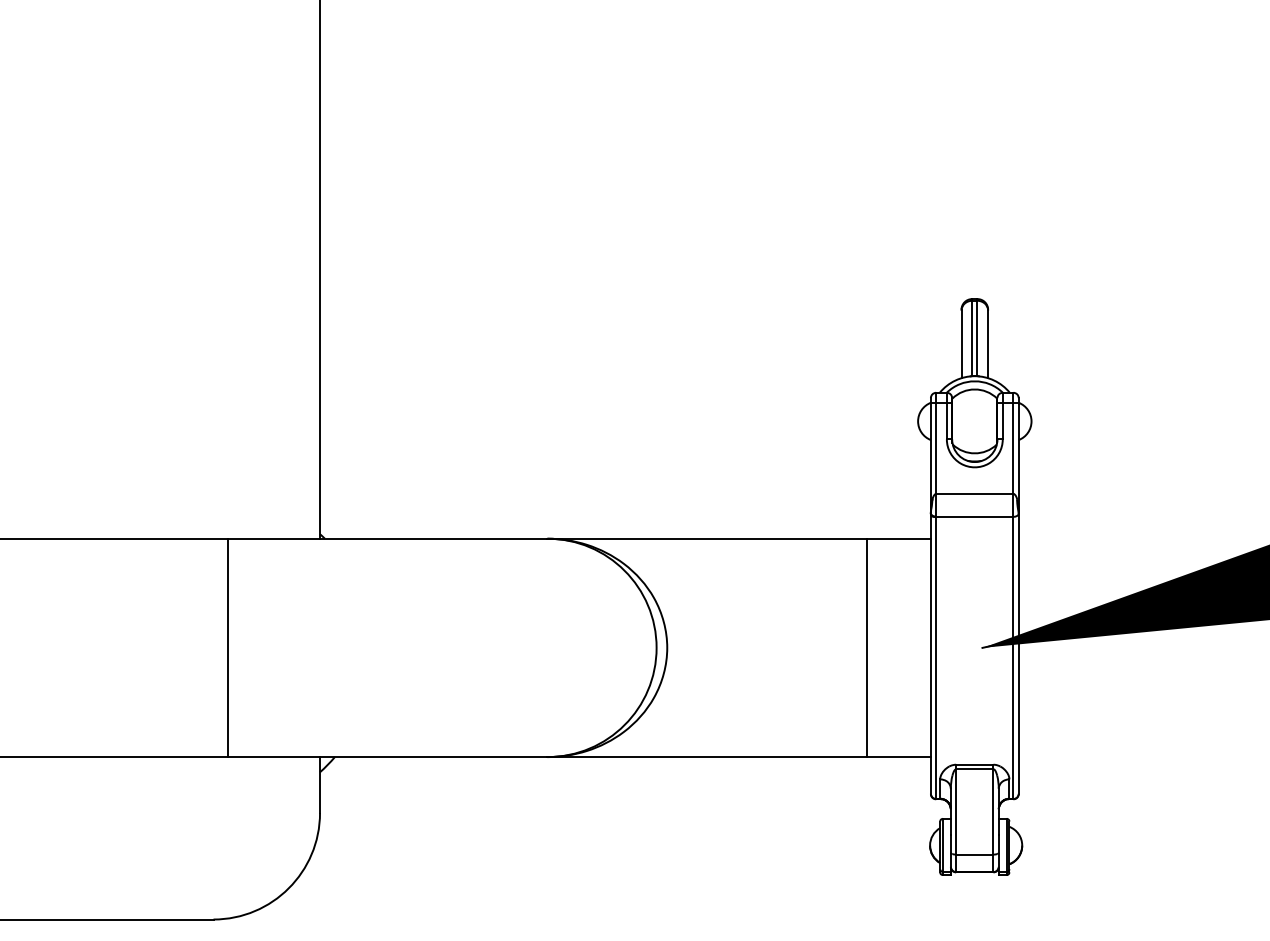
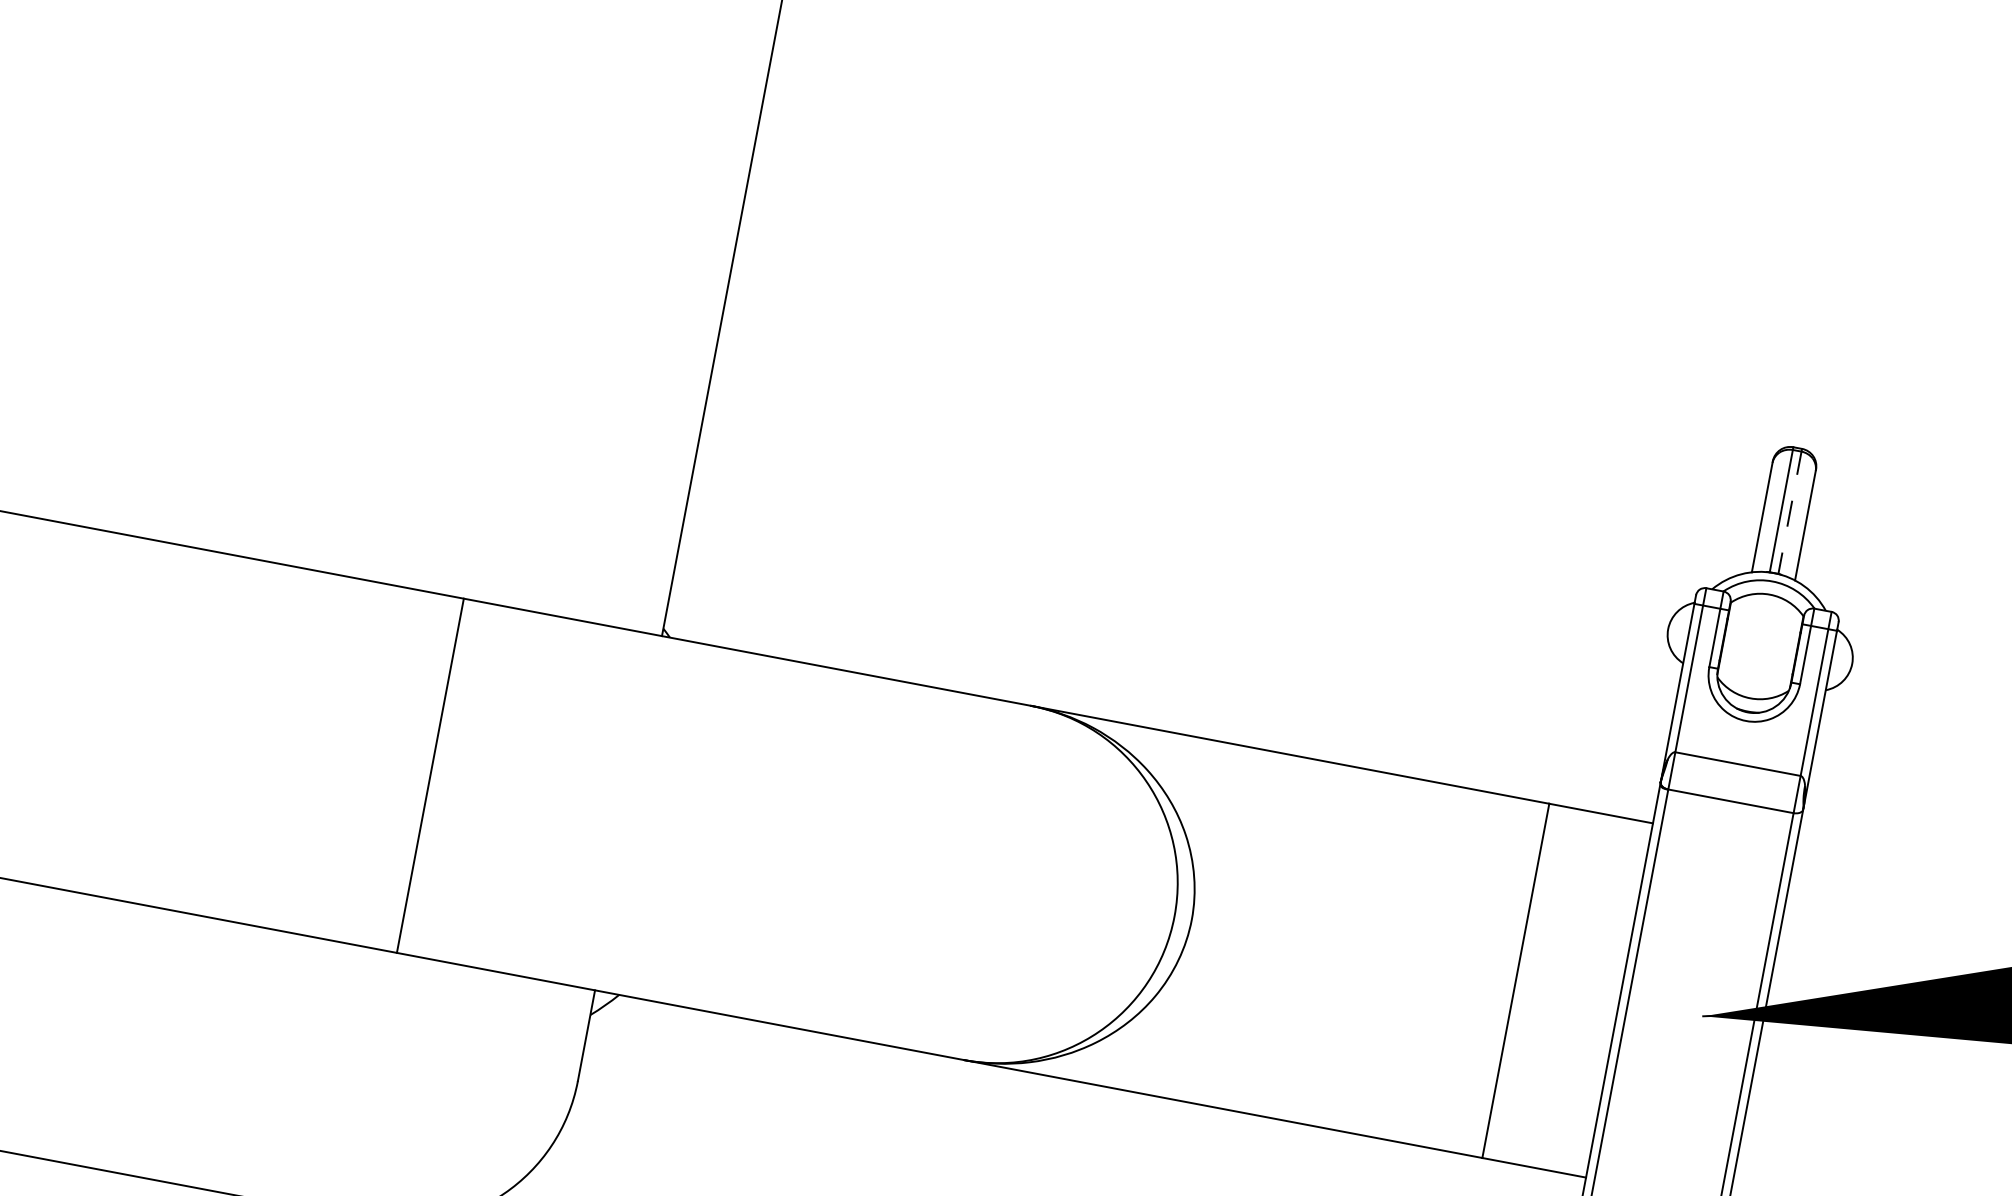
line: (977, 337) -> (1790, 511), solid -> dashed
line: (227, 647) -> (429, 774), moved

